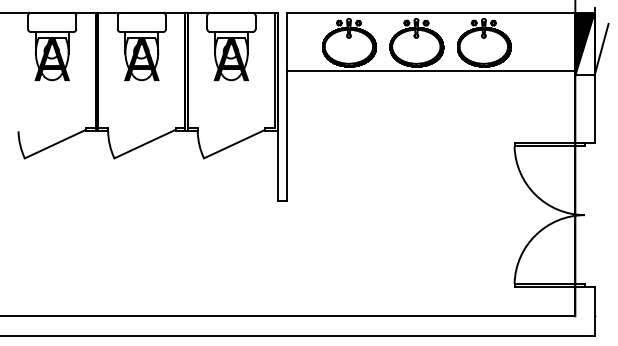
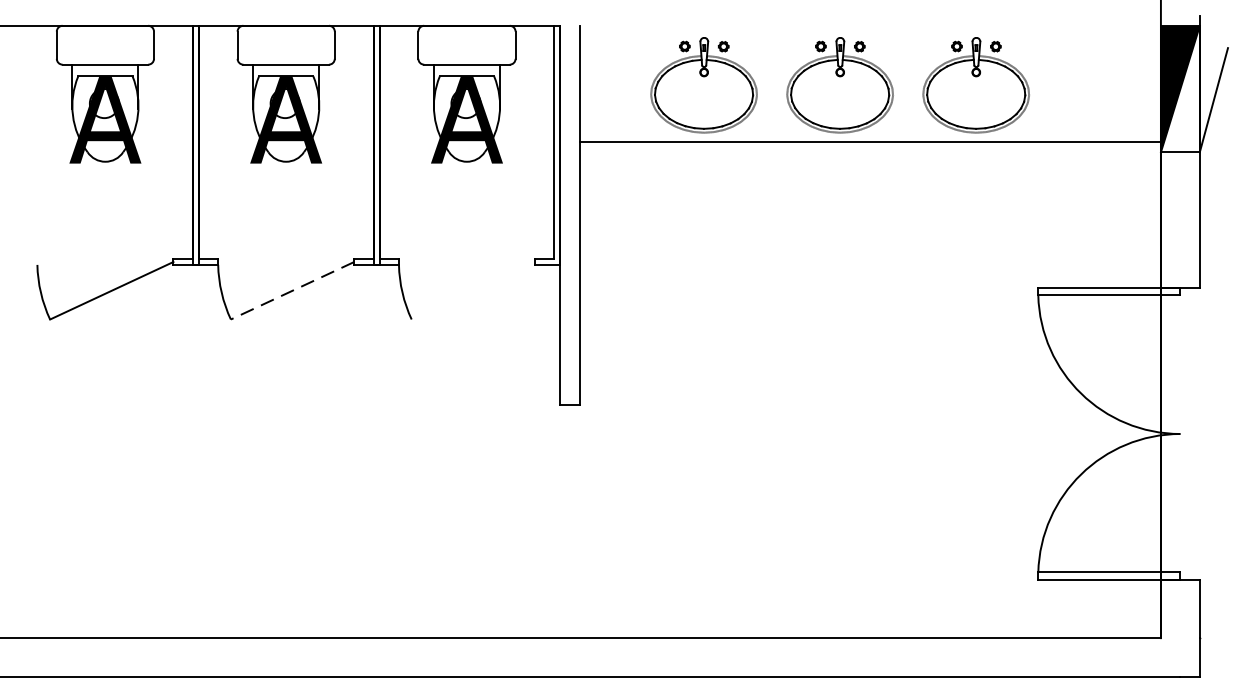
line: (431, 12) -> (870, 25), removed
line: (234, 143) -> (473, 289), removed
line: (145, 144) -> (293, 291), solid -> dashed

